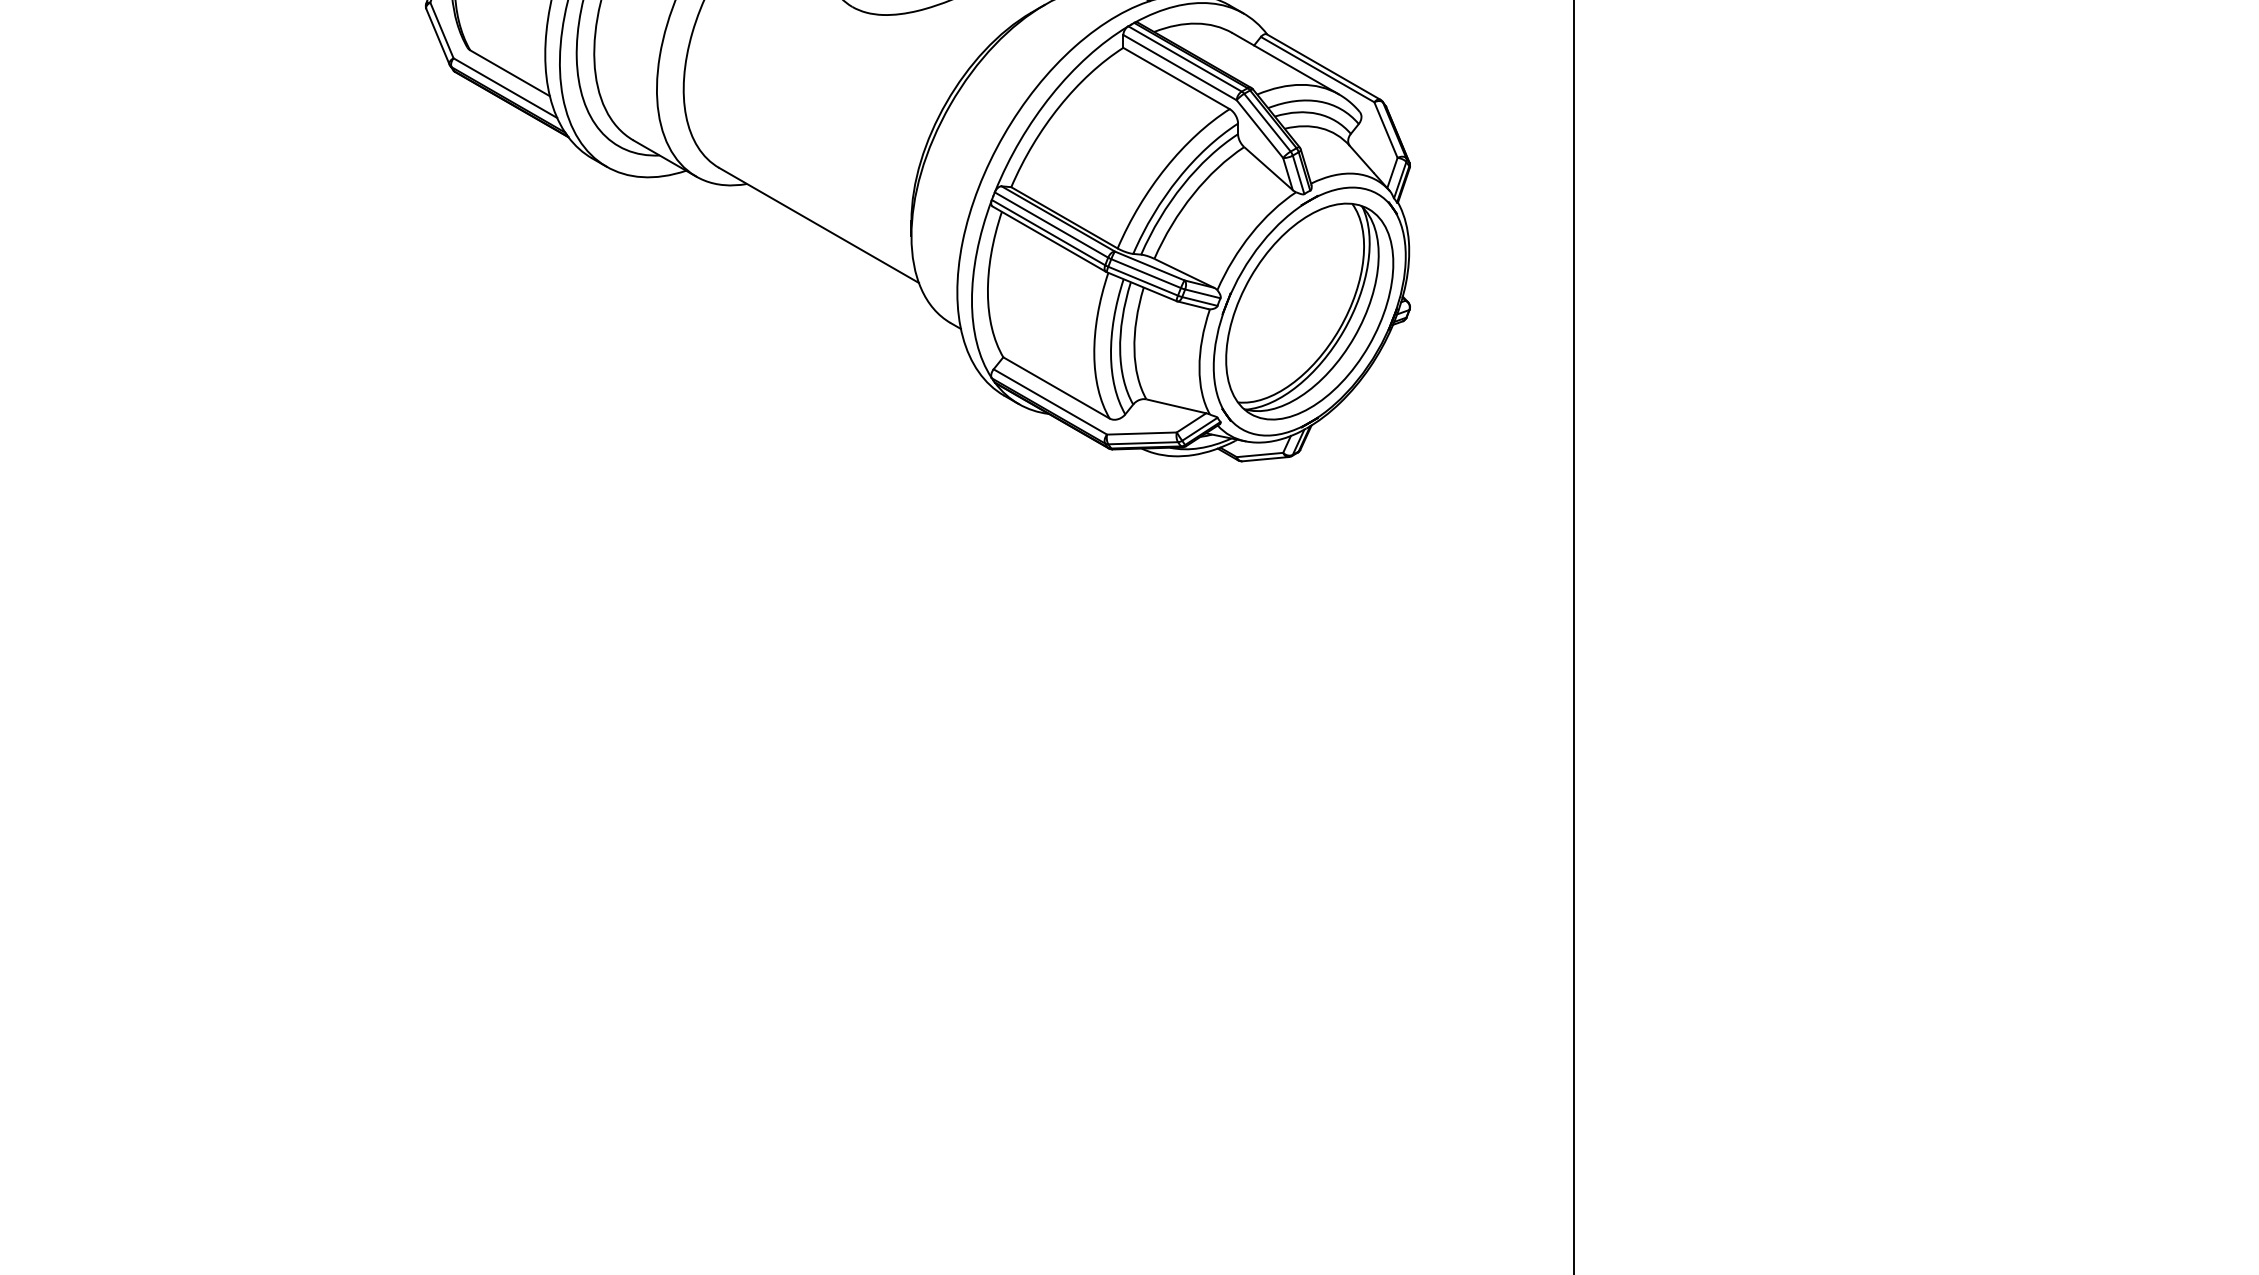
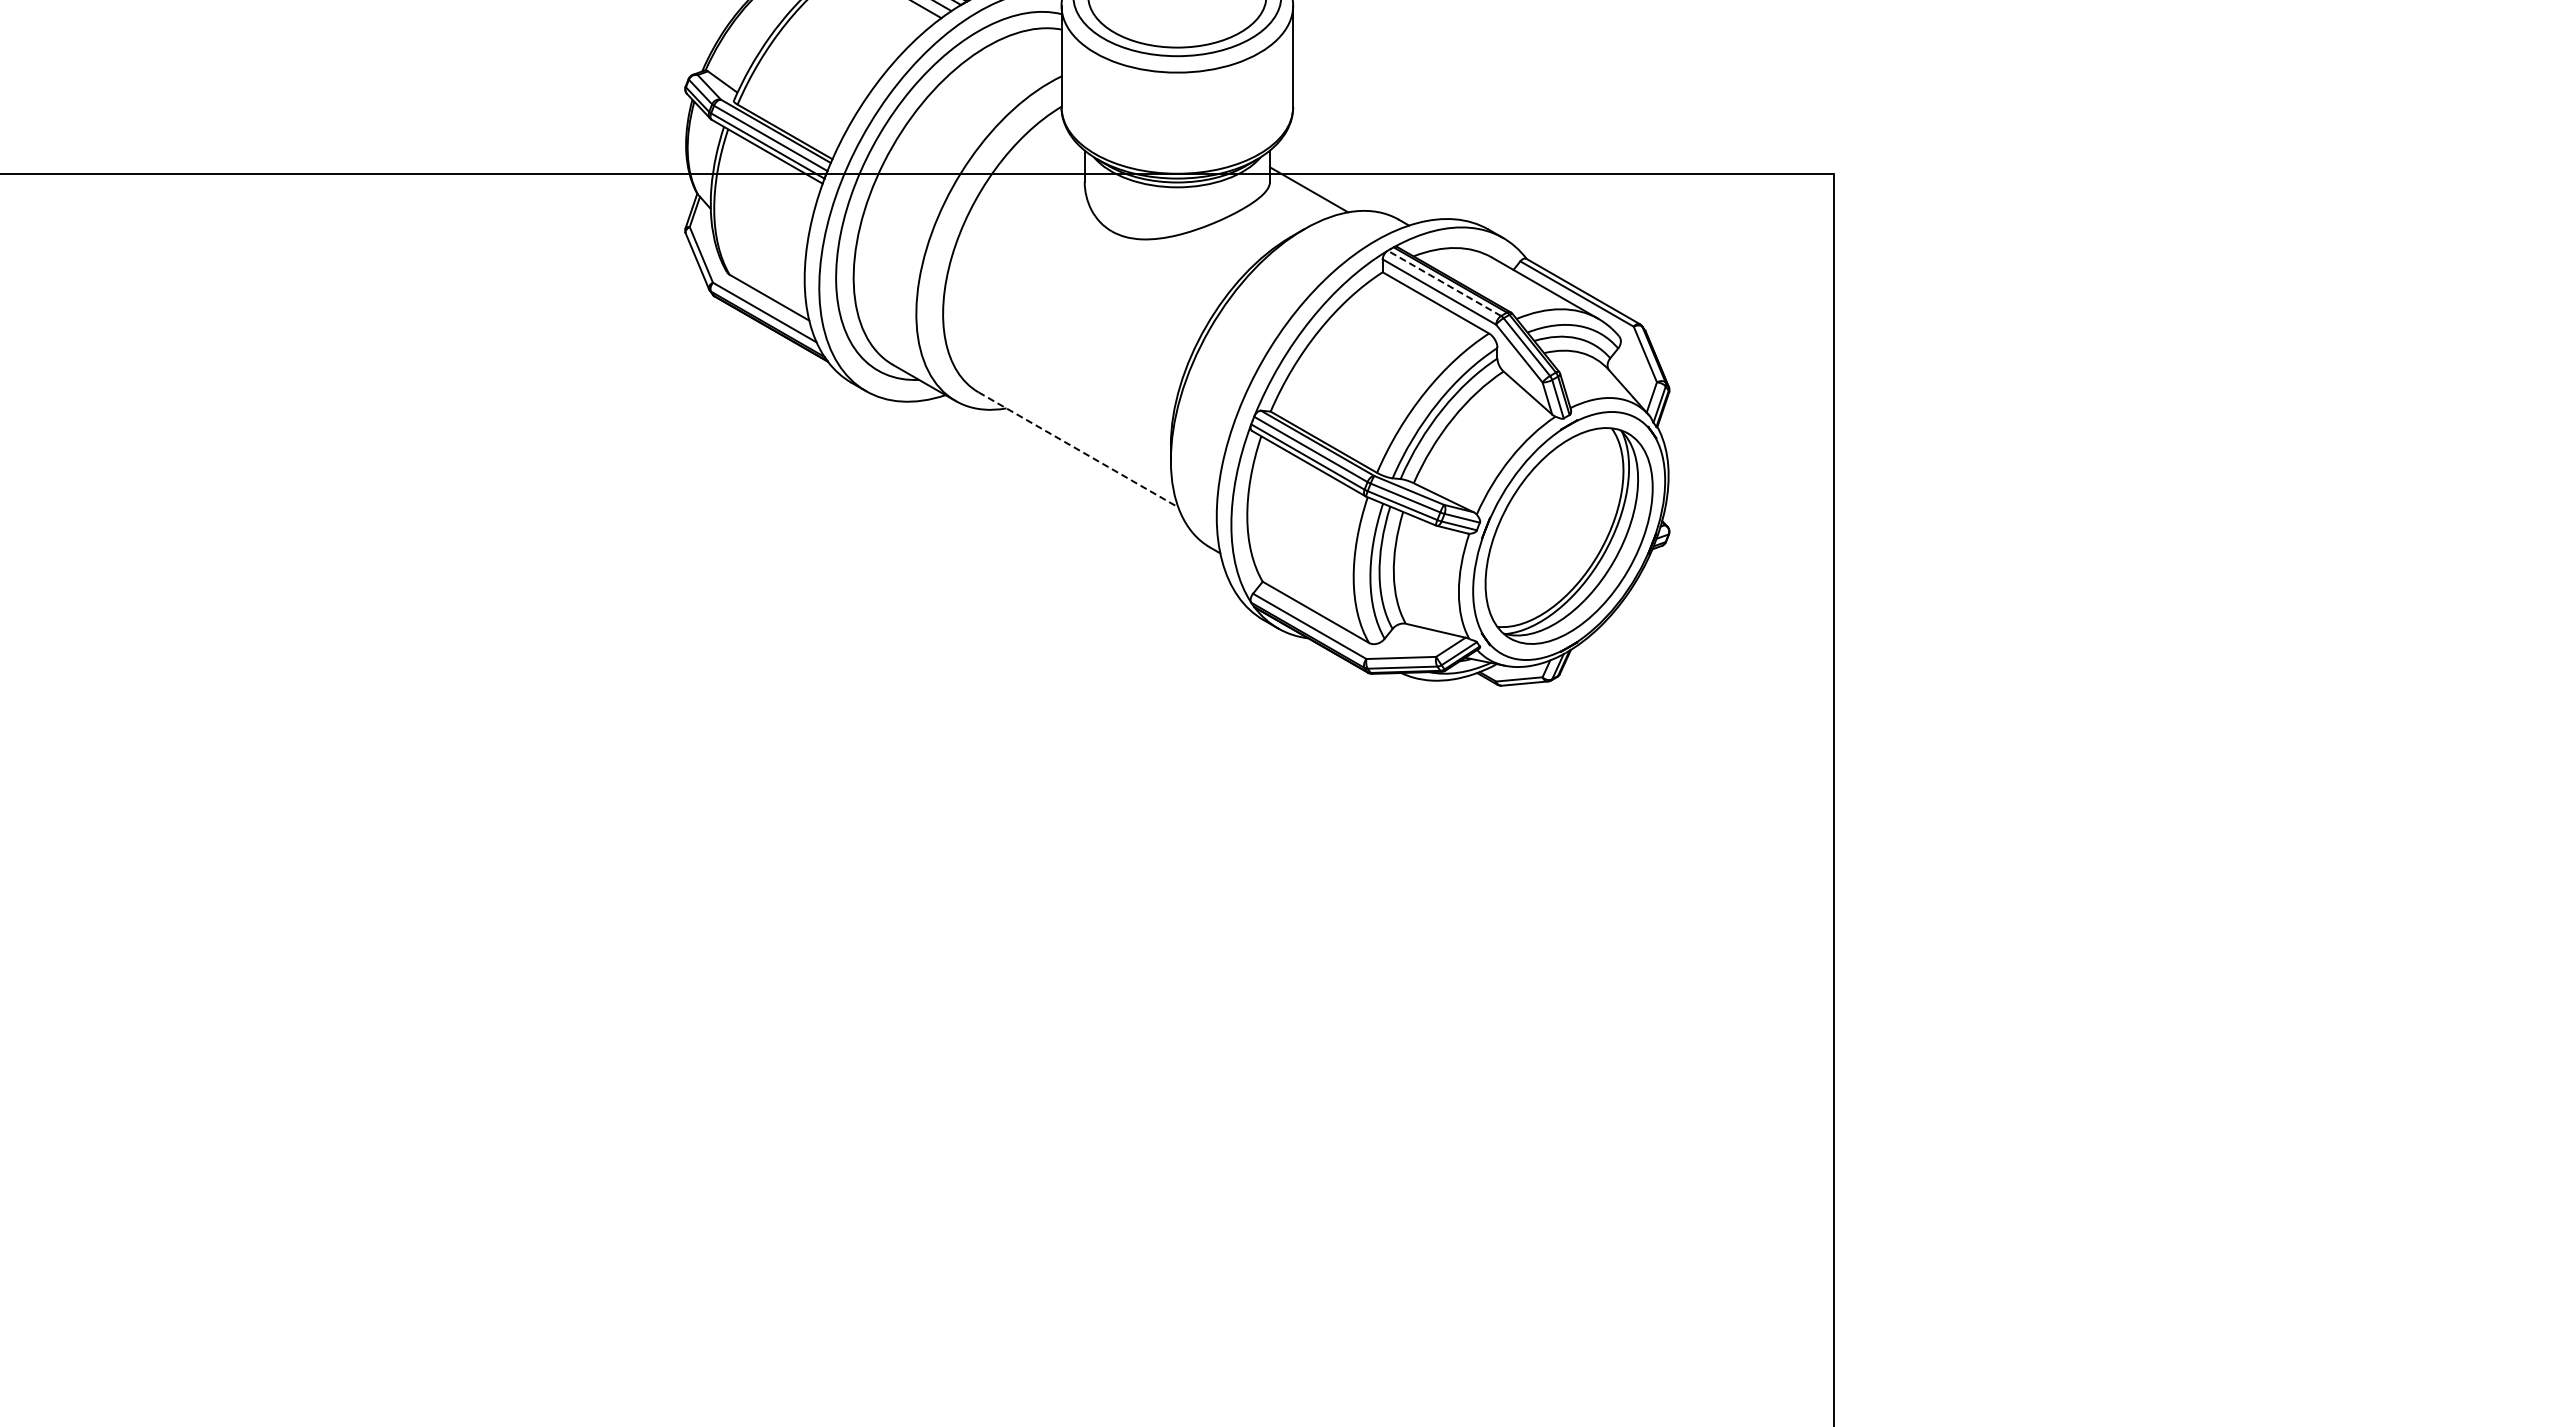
line: (1185, 59) -> (1444, 283), solid -> dashed
line: (819, 226) -> (1078, 450), solid -> dashed

